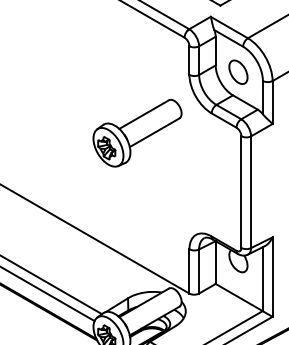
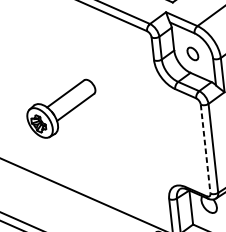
part: (238, 71) -> (192, 53), size x0.7
part: (137, 132) -> (61, 108), moved
line: (241, 192) -> (205, 149), solid -> dashed

